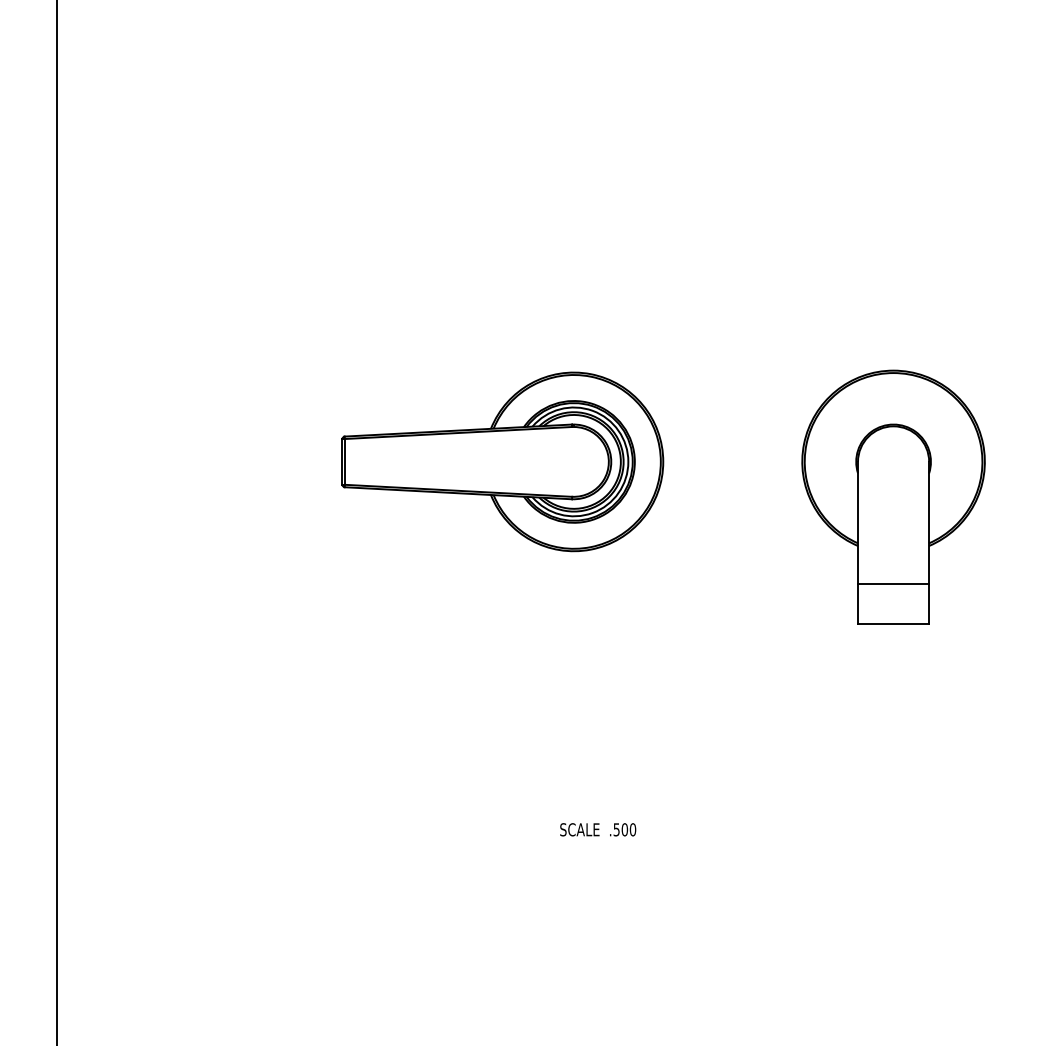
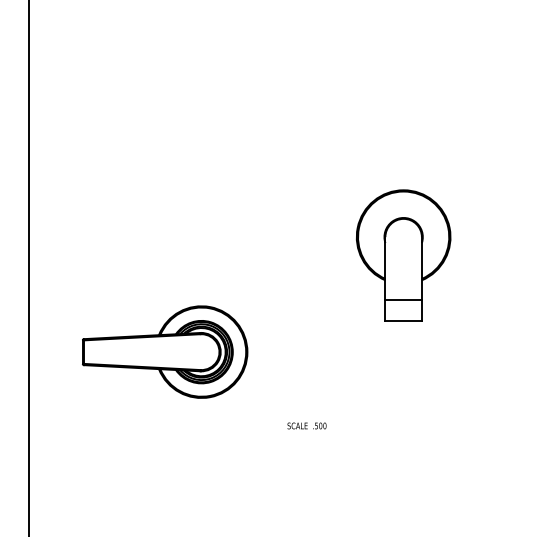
part: (503, 460) -> (165, 351), moved
part: (893, 497) -> (403, 255), moved

